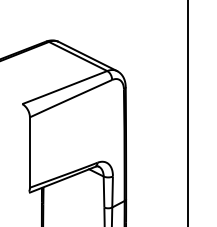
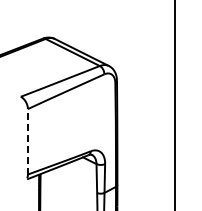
line: (29, 152) -> (27, 141), solid -> dashed

